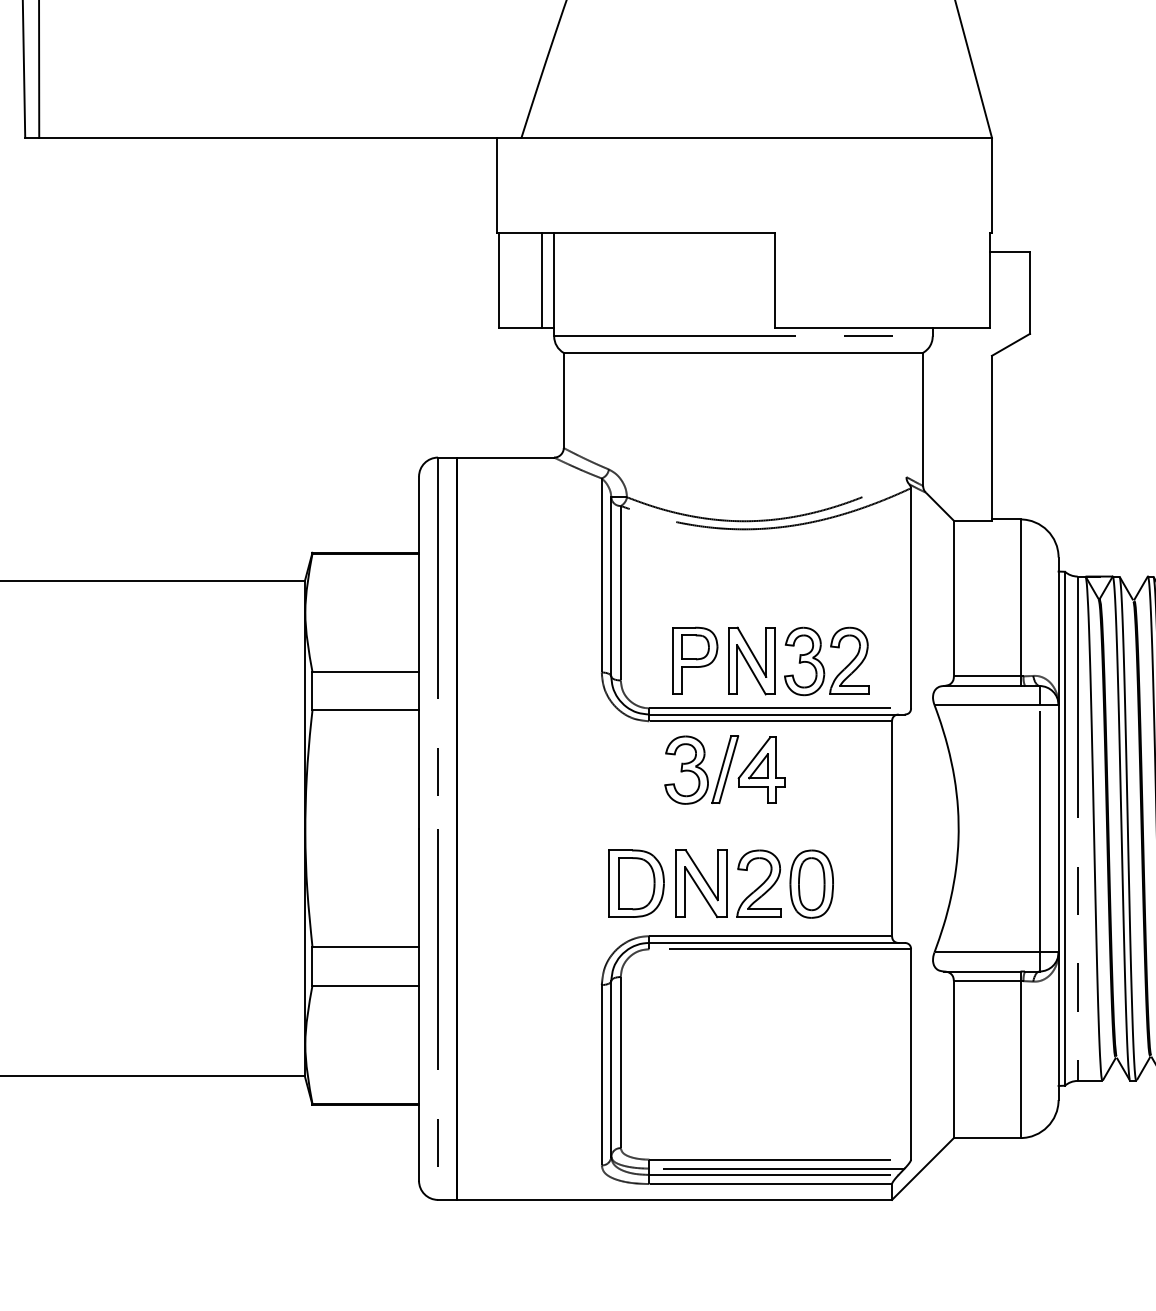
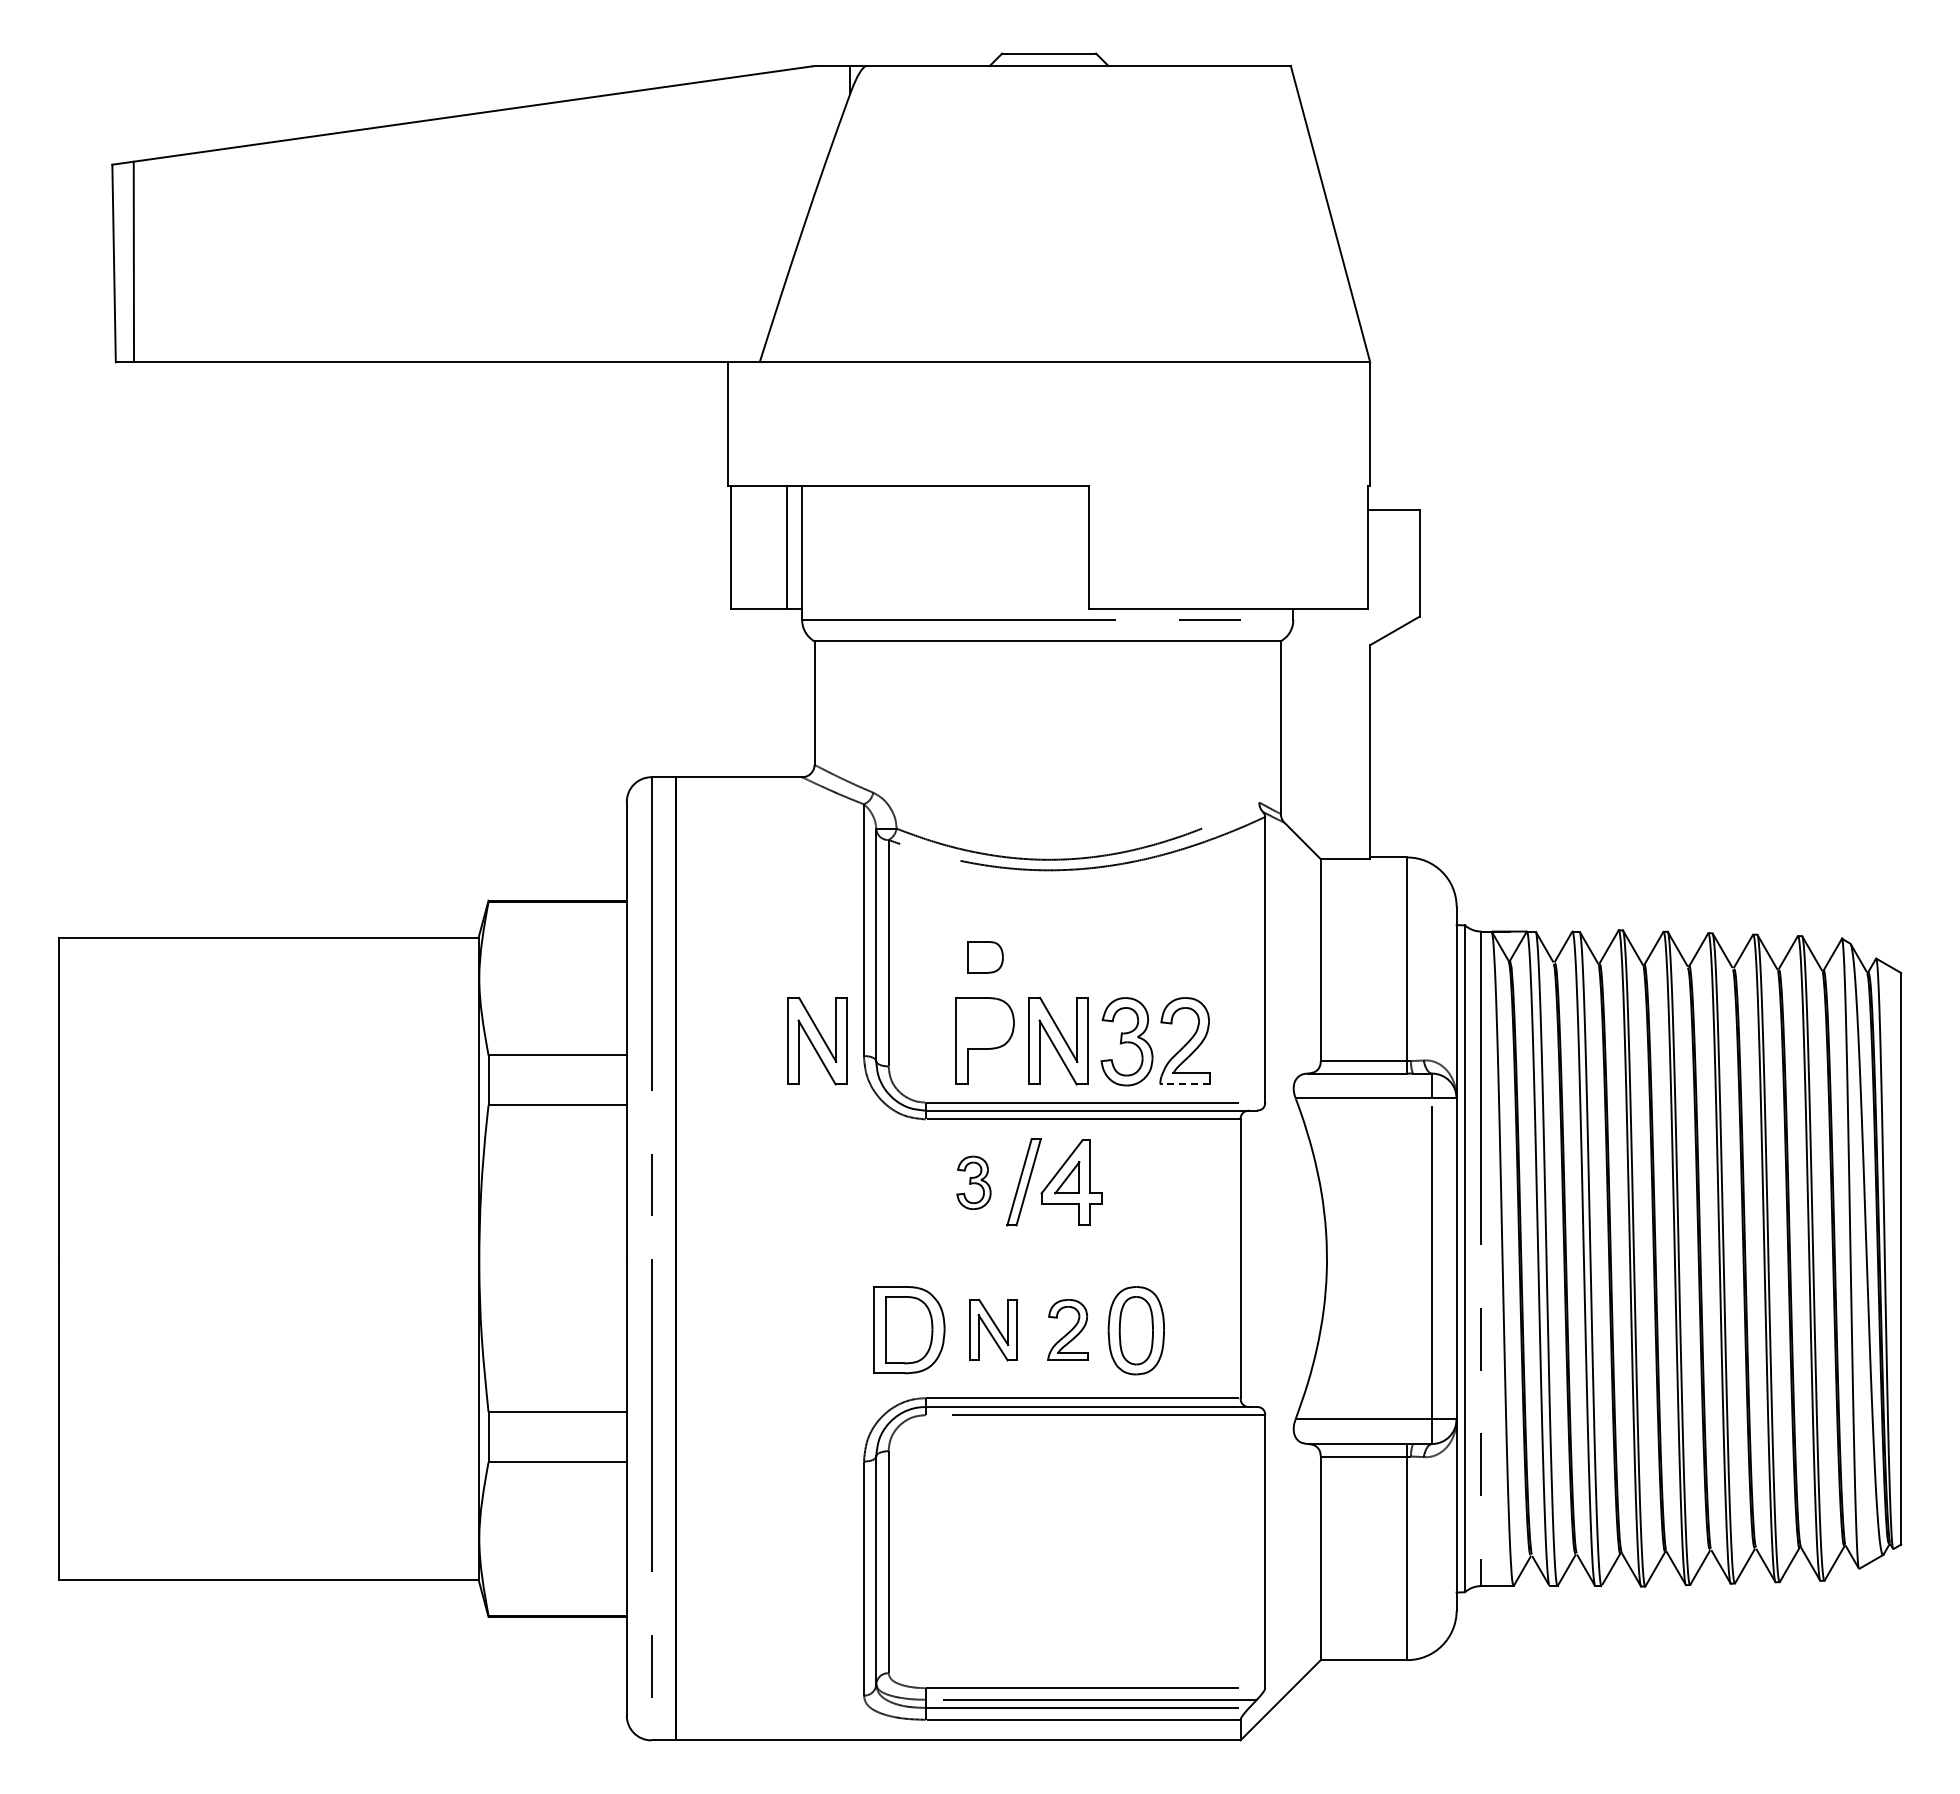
part: (695, 647) -> (985, 957), moved
part: (566, 661) -> (817, 1041), added
line: (849, 694) -> (1185, 1084), solid -> dashed
part: (686, 769) -> (973, 1182), size x0.6
part: (701, 883) -> (993, 1329), size x0.7
part: (758, 883) -> (1067, 1329), size x0.7

